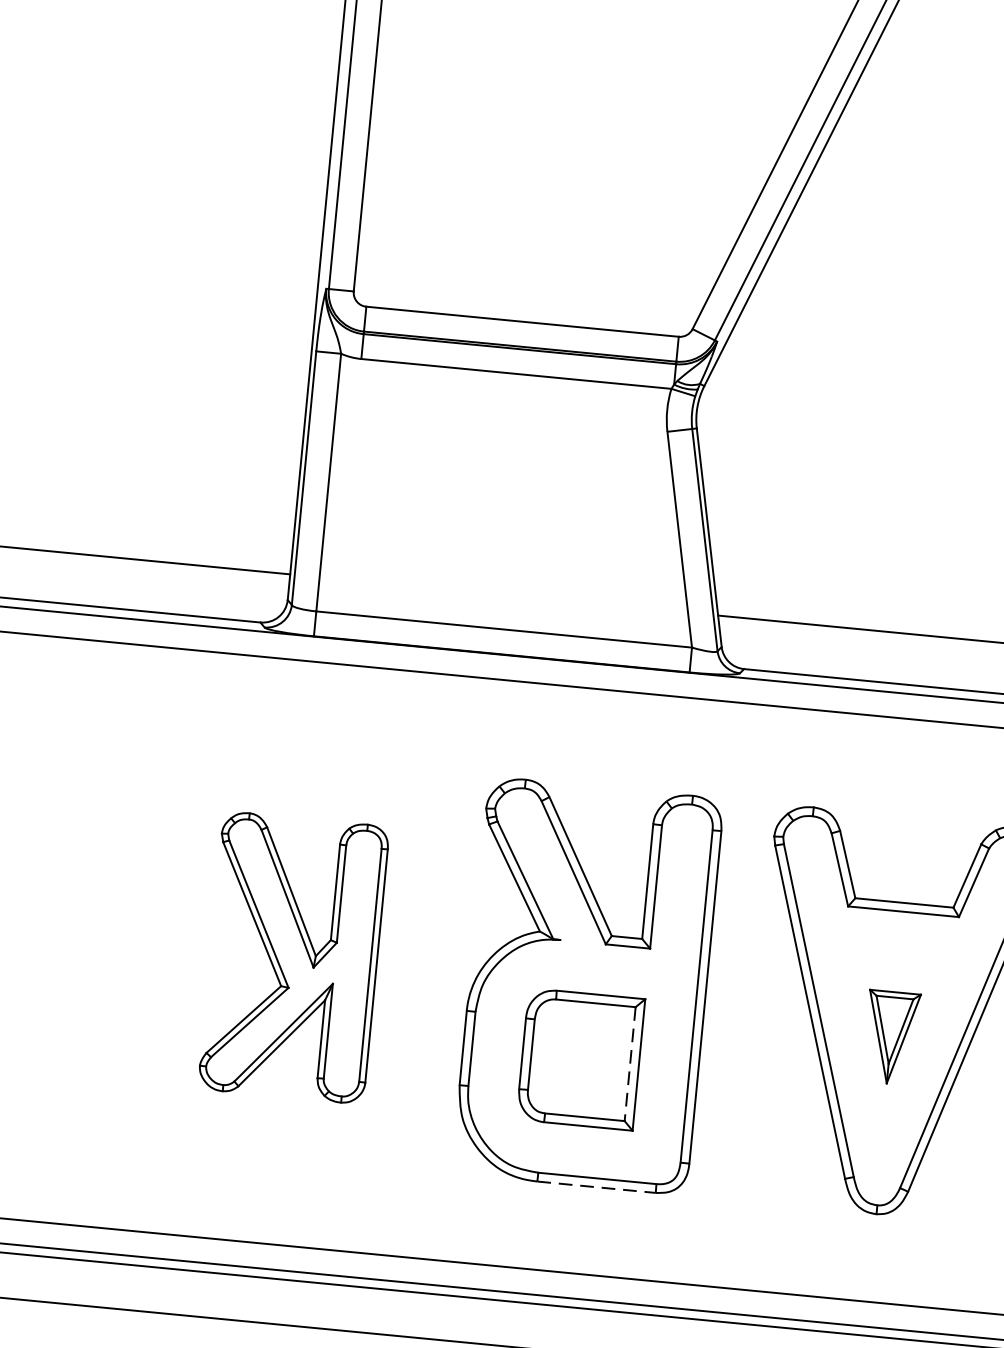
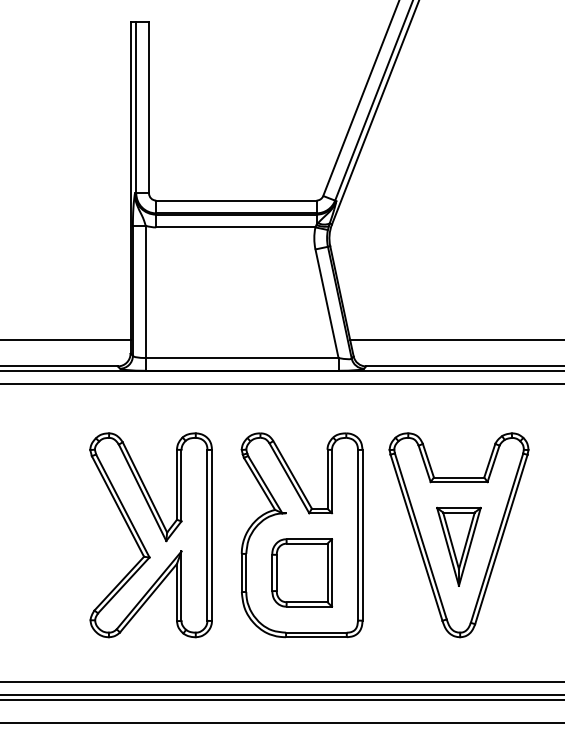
part: (292, 957) -> (150, 535), size x1.43
part: (890, 1037) -> (458, 546), size x1.67
line: (630, 1065) -> (327, 573), dashed -> solid
line: (596, 1187) -> (316, 637), dashed -> solid

